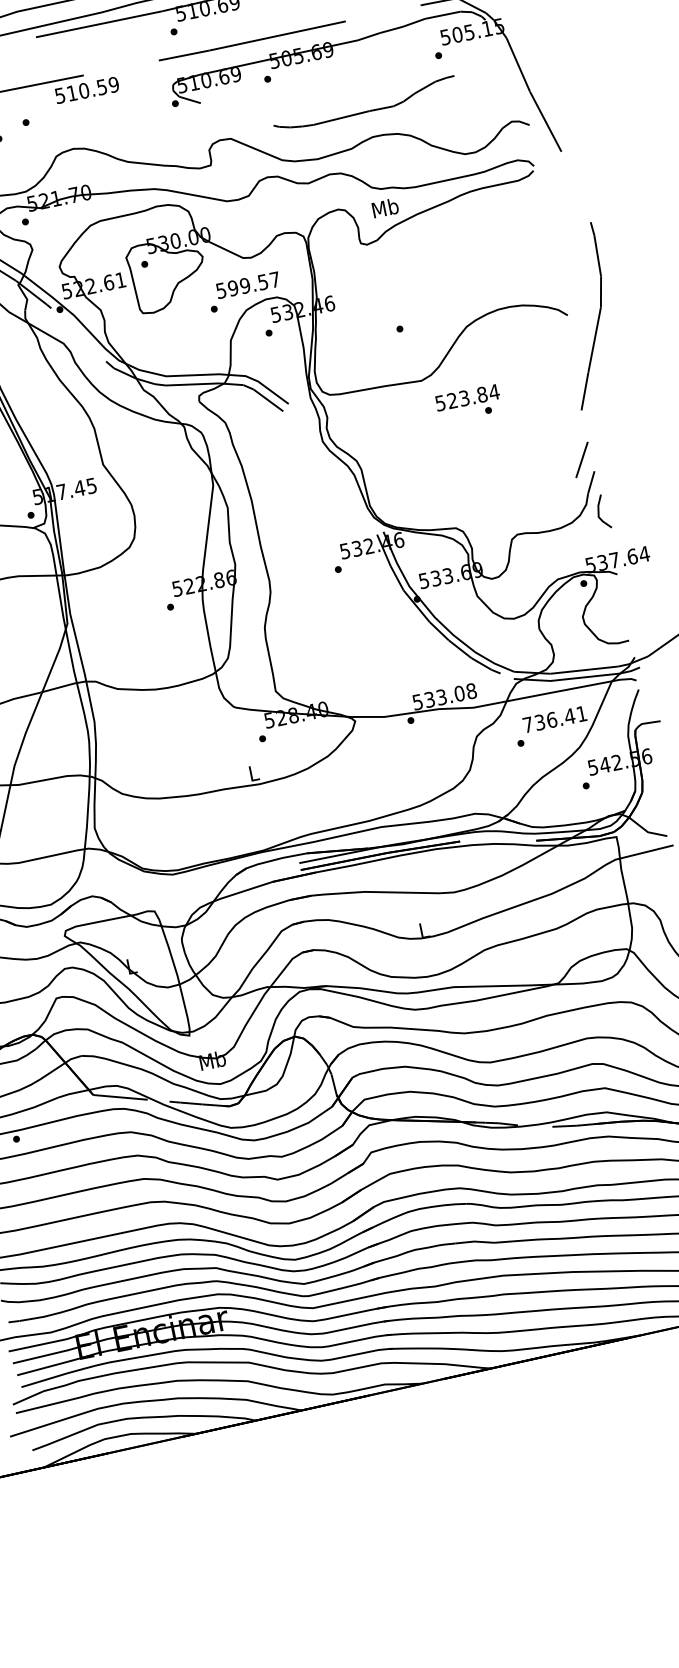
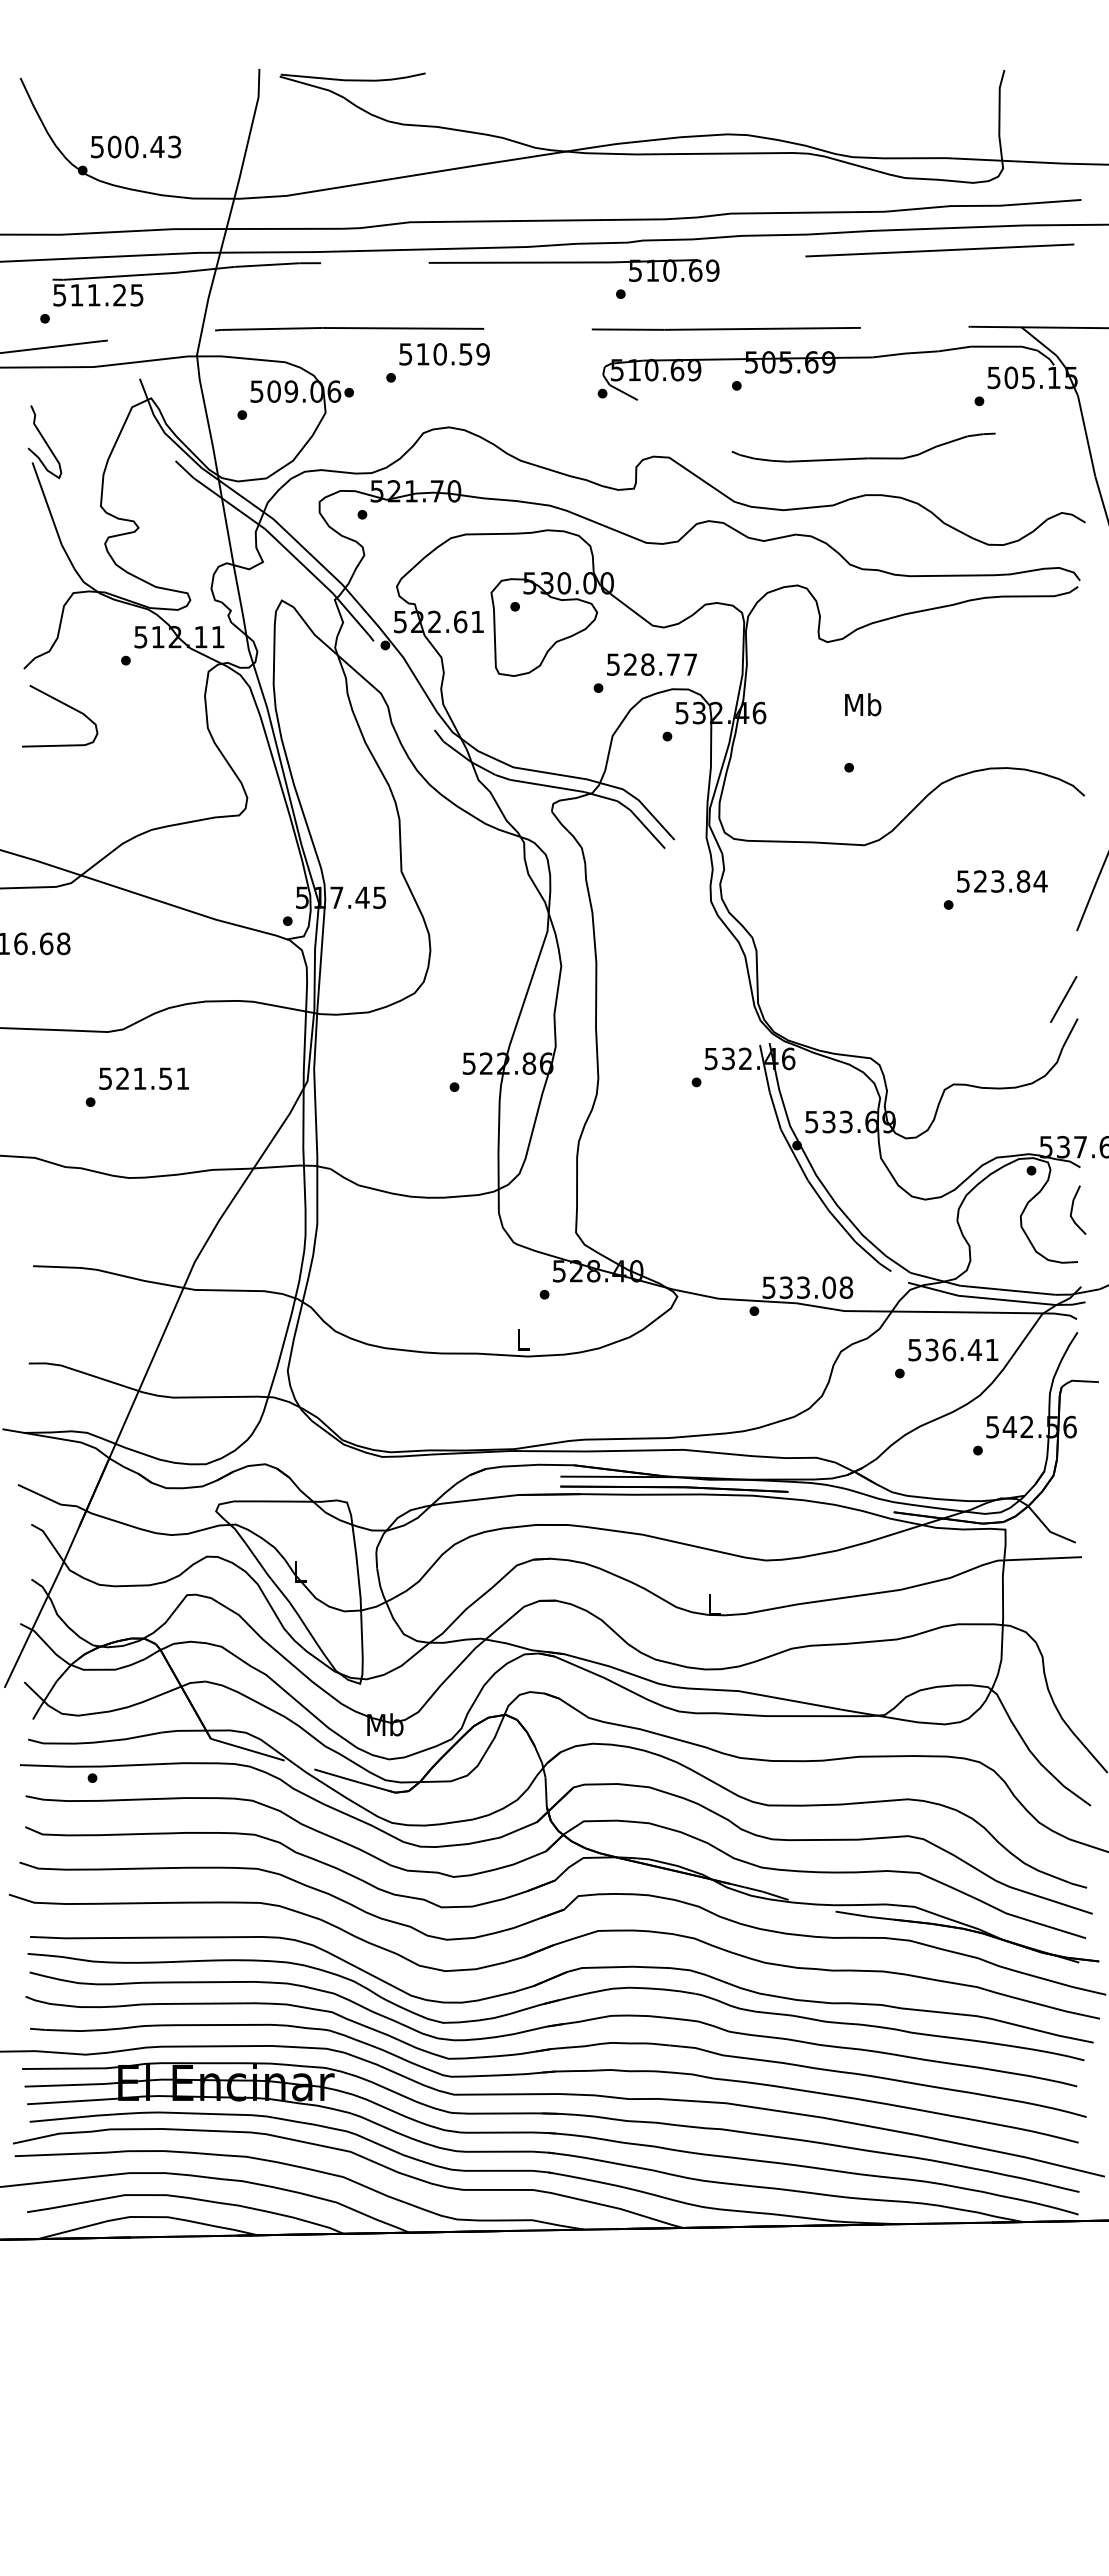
text: (87, 90) -> (444, 354), moved
text: (385, 207) -> (863, 704), moved
text: (247, 285) -> (651, 664), 599.57 -> 528.77
text: (467, 397) -> (1002, 881), moved
line: (599, 510) -> (1073, 1207), moved
text: (527, 725) -> (914, 1350), 736.41 -> 536.41

